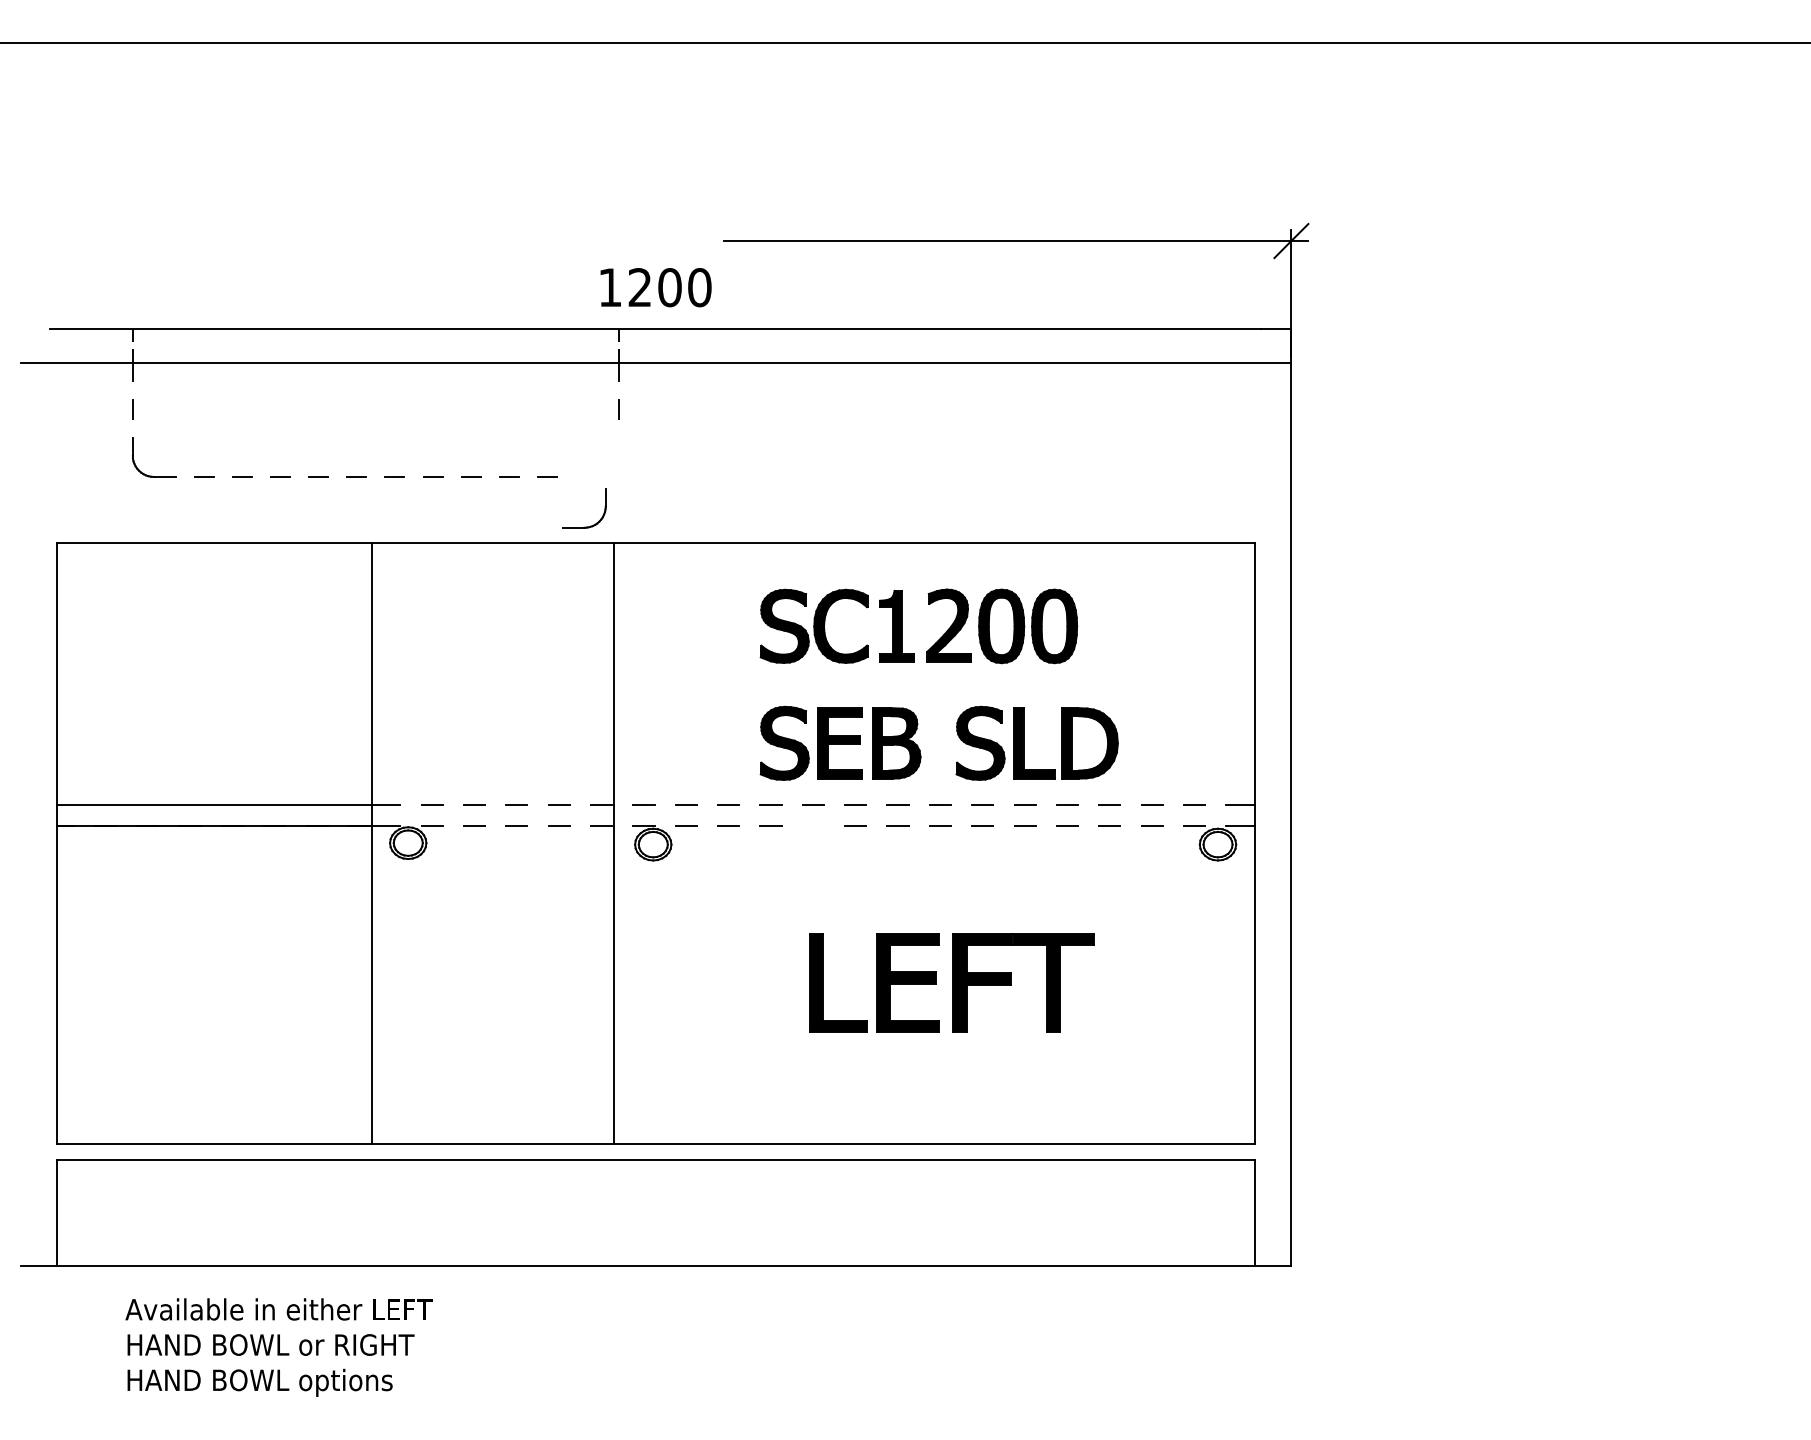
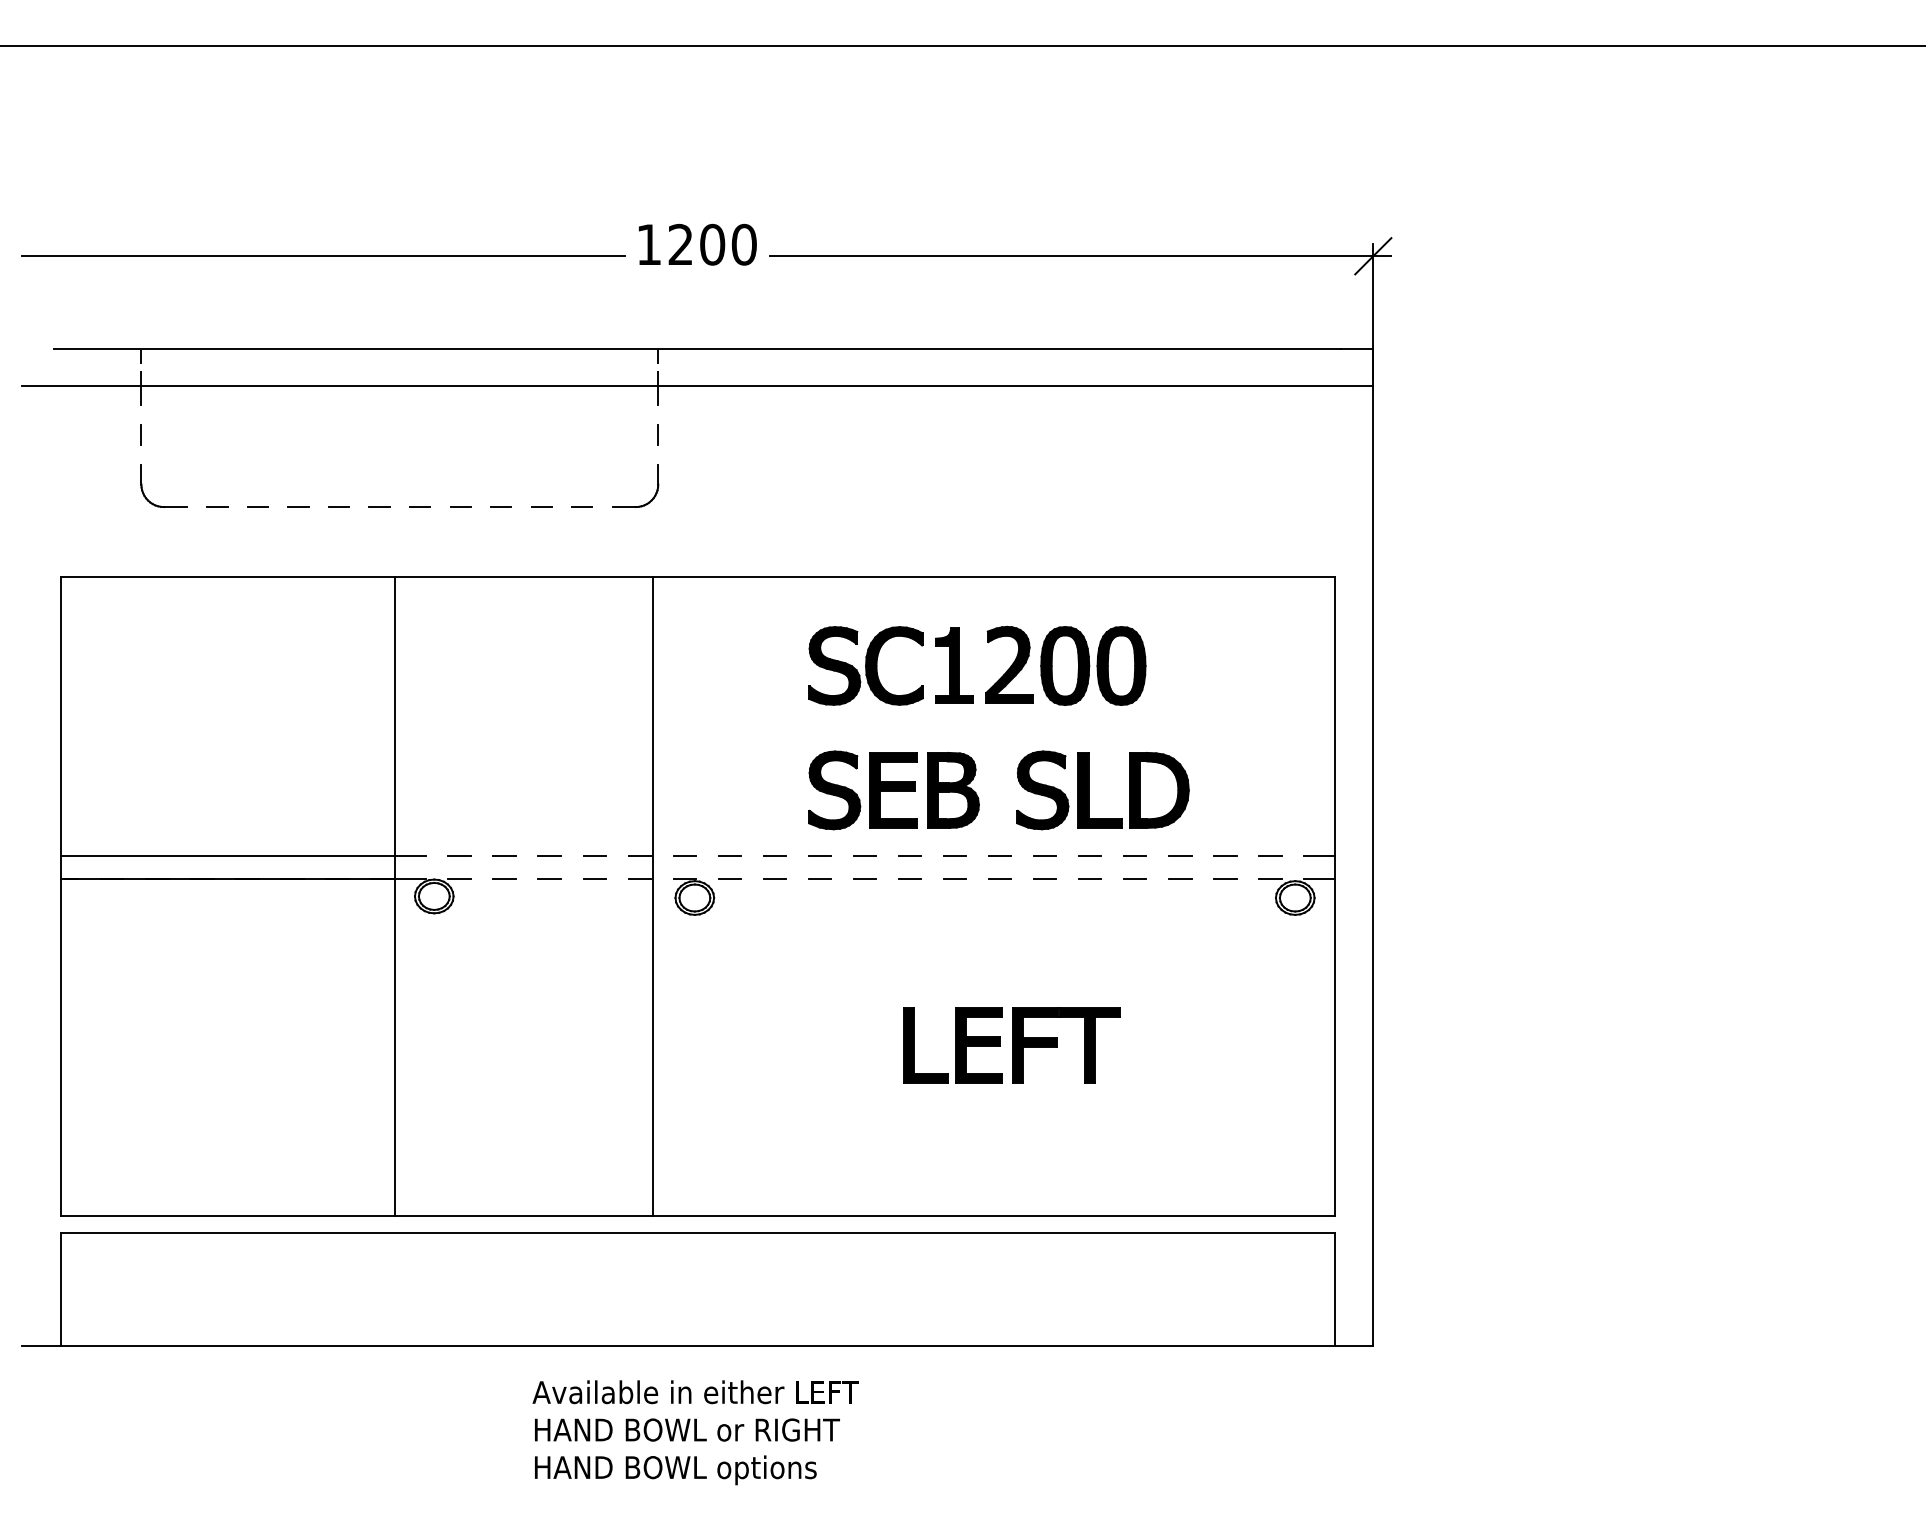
line: (304, 241) -> (323, 256), added
text: (655, 287) -> (697, 244), moved
part: (587, 526) -> (638, 505), moved
line: (812, 826) -> (864, 878), added
part: (951, 983) -> (1011, 1045), size x0.71
text: (278, 1347) -> (695, 1432), moved

